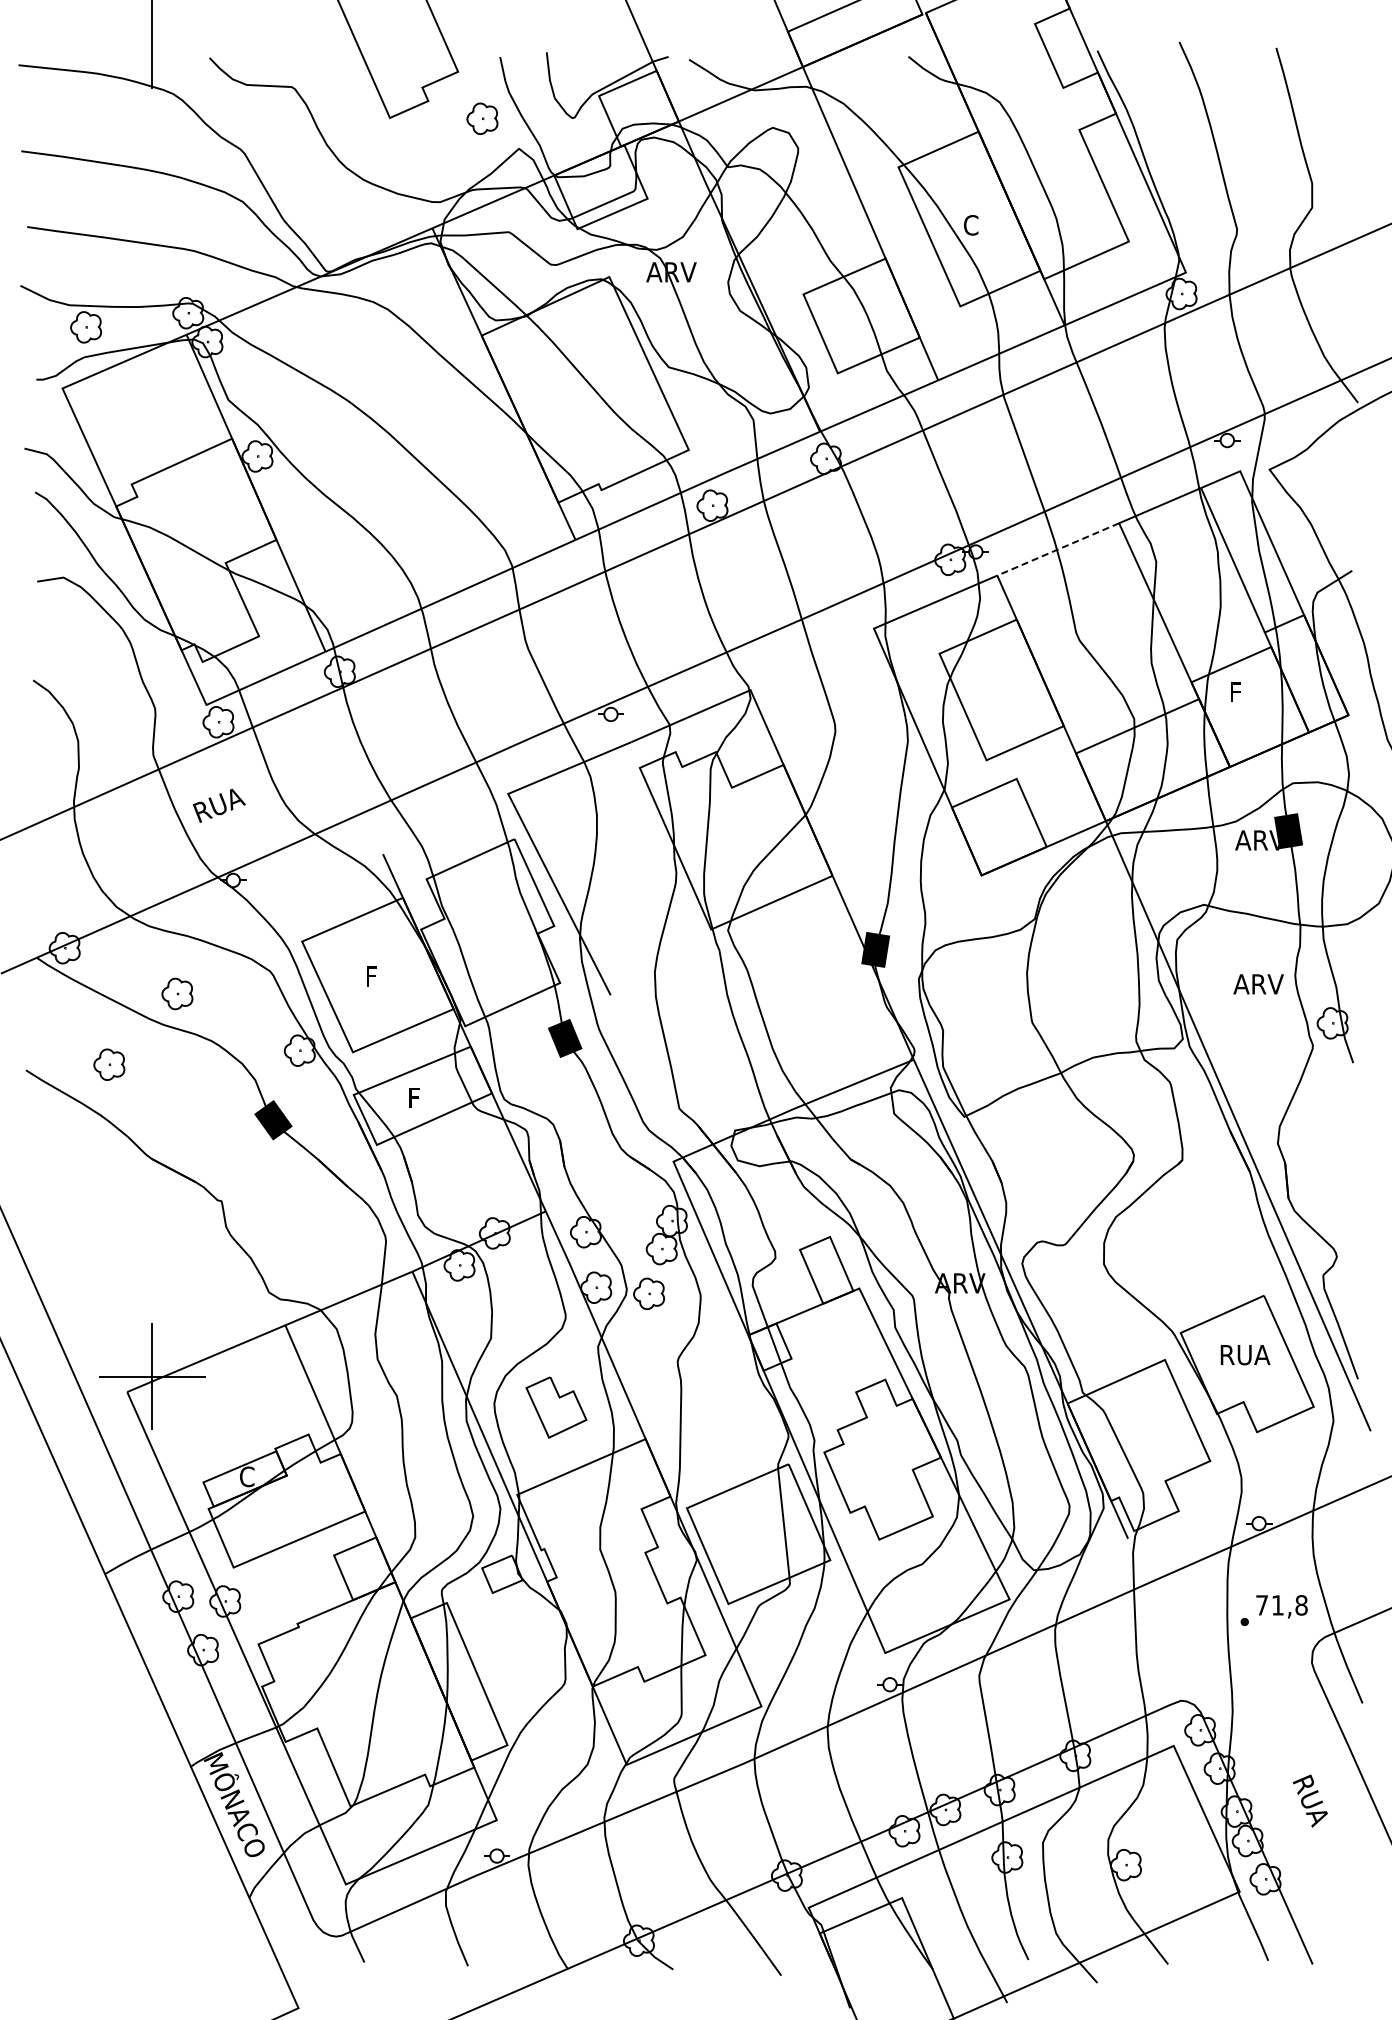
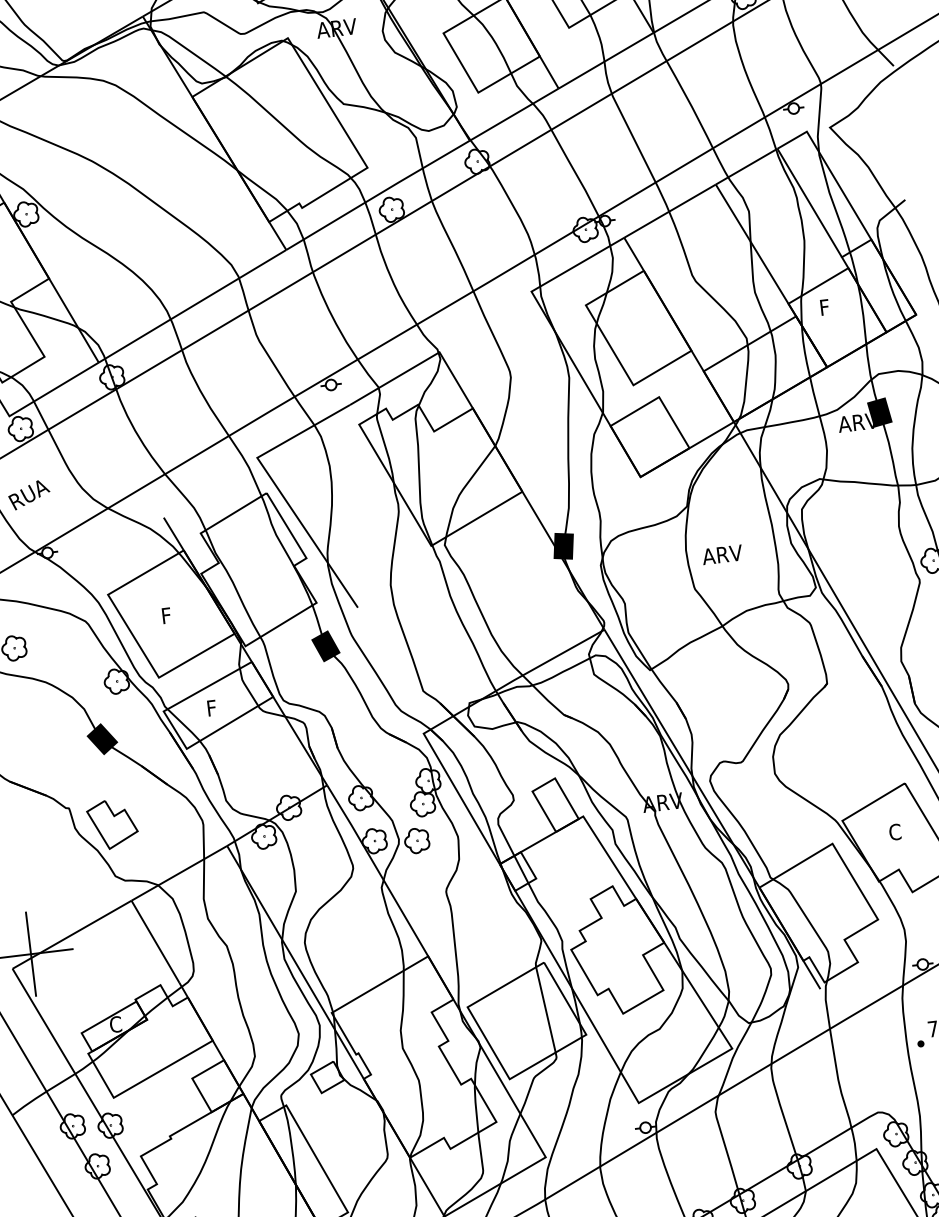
line: (1057, 549) -> (669, 211), dashed -> solid
text: (1258, 984) -> (722, 554), moved
text: (1245, 1354) -> (895, 831), RUA -> C
part: (556, 1407) -> (112, 824), moved

